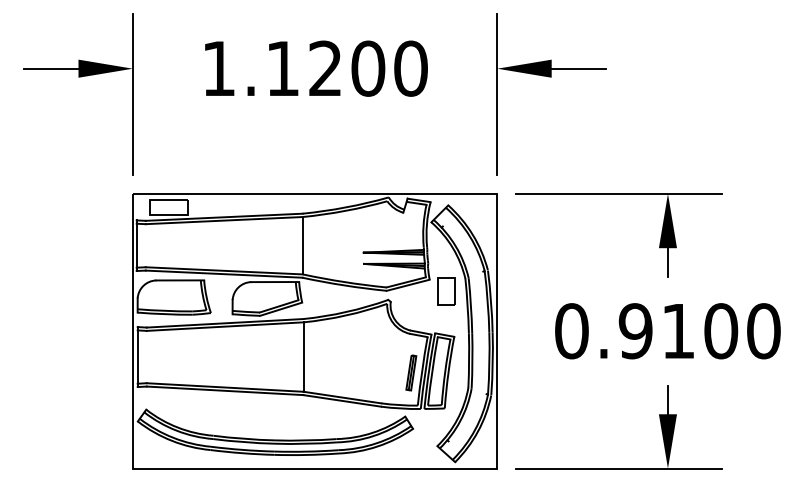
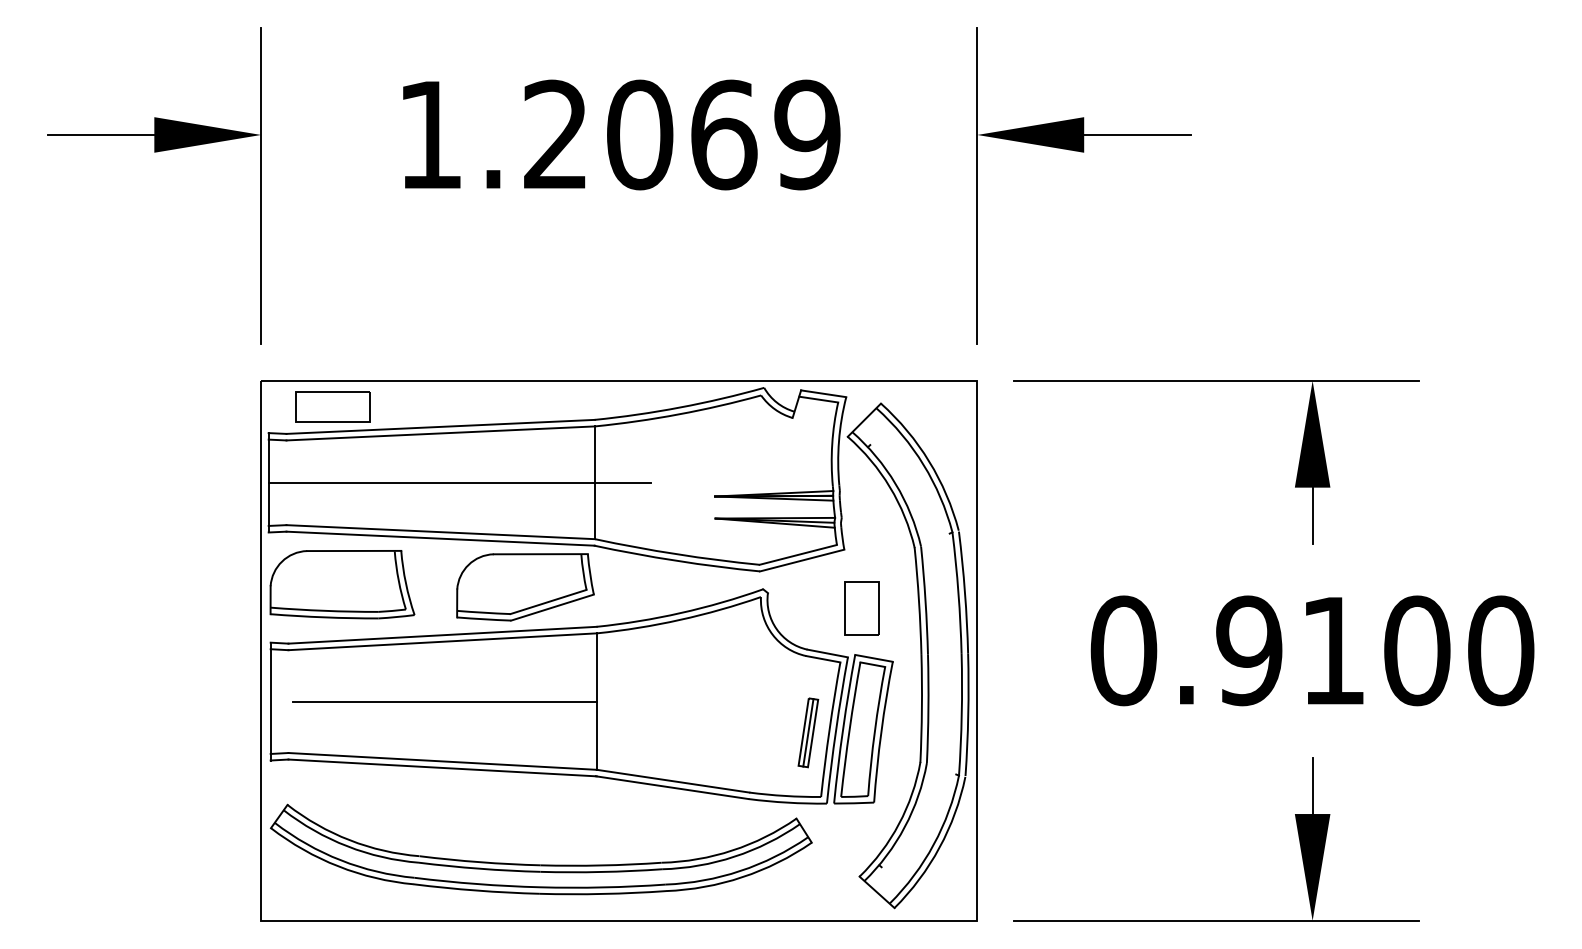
text: (346, 68) -> (680, 134), 1.1200 -> 1.2069
line: (233, 245) -> (458, 482), added
part: (446, 291) -> (861, 608), moved
line: (225, 357) -> (443, 702), added

